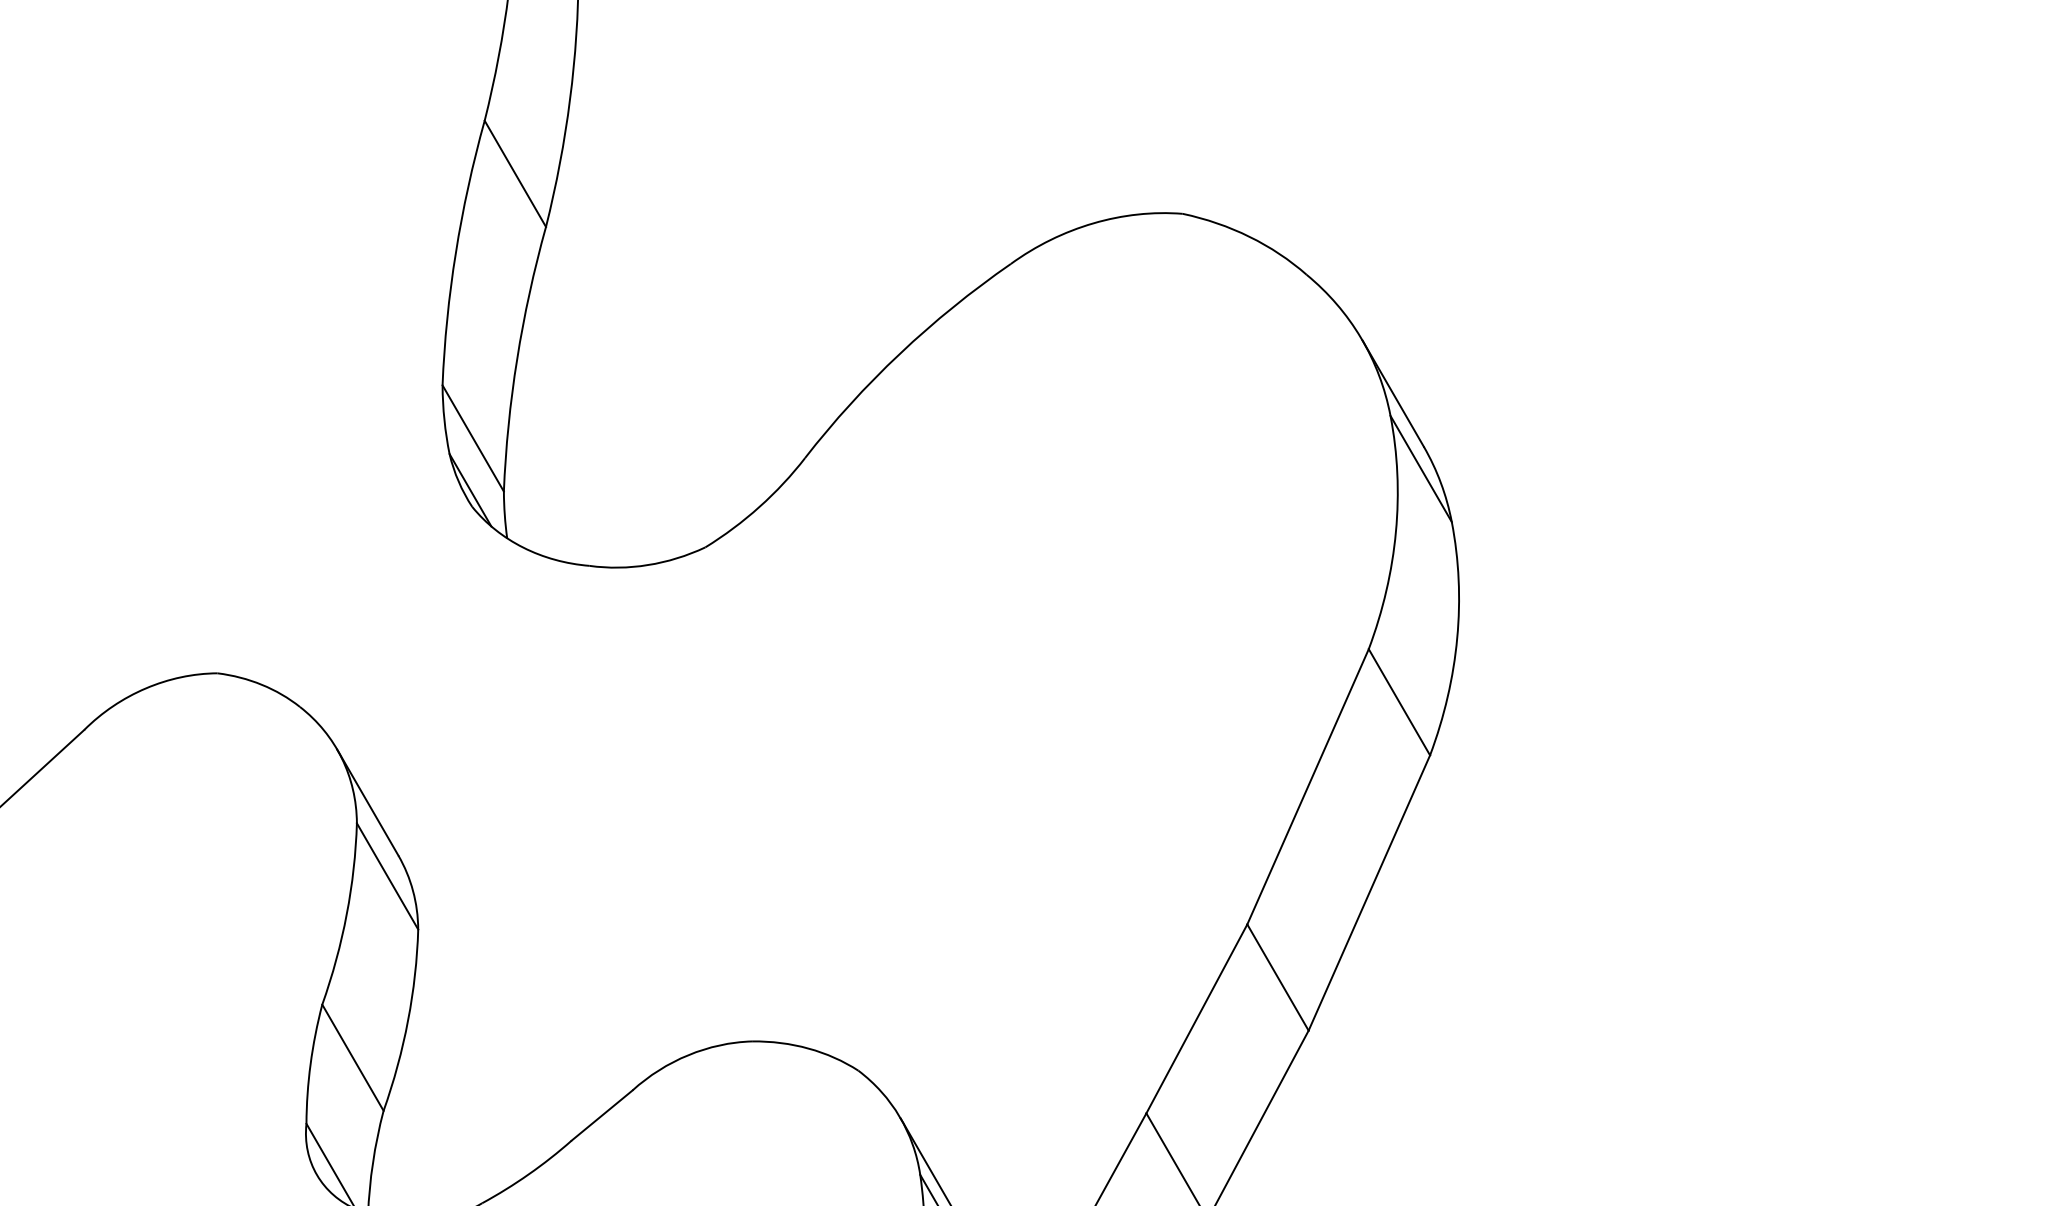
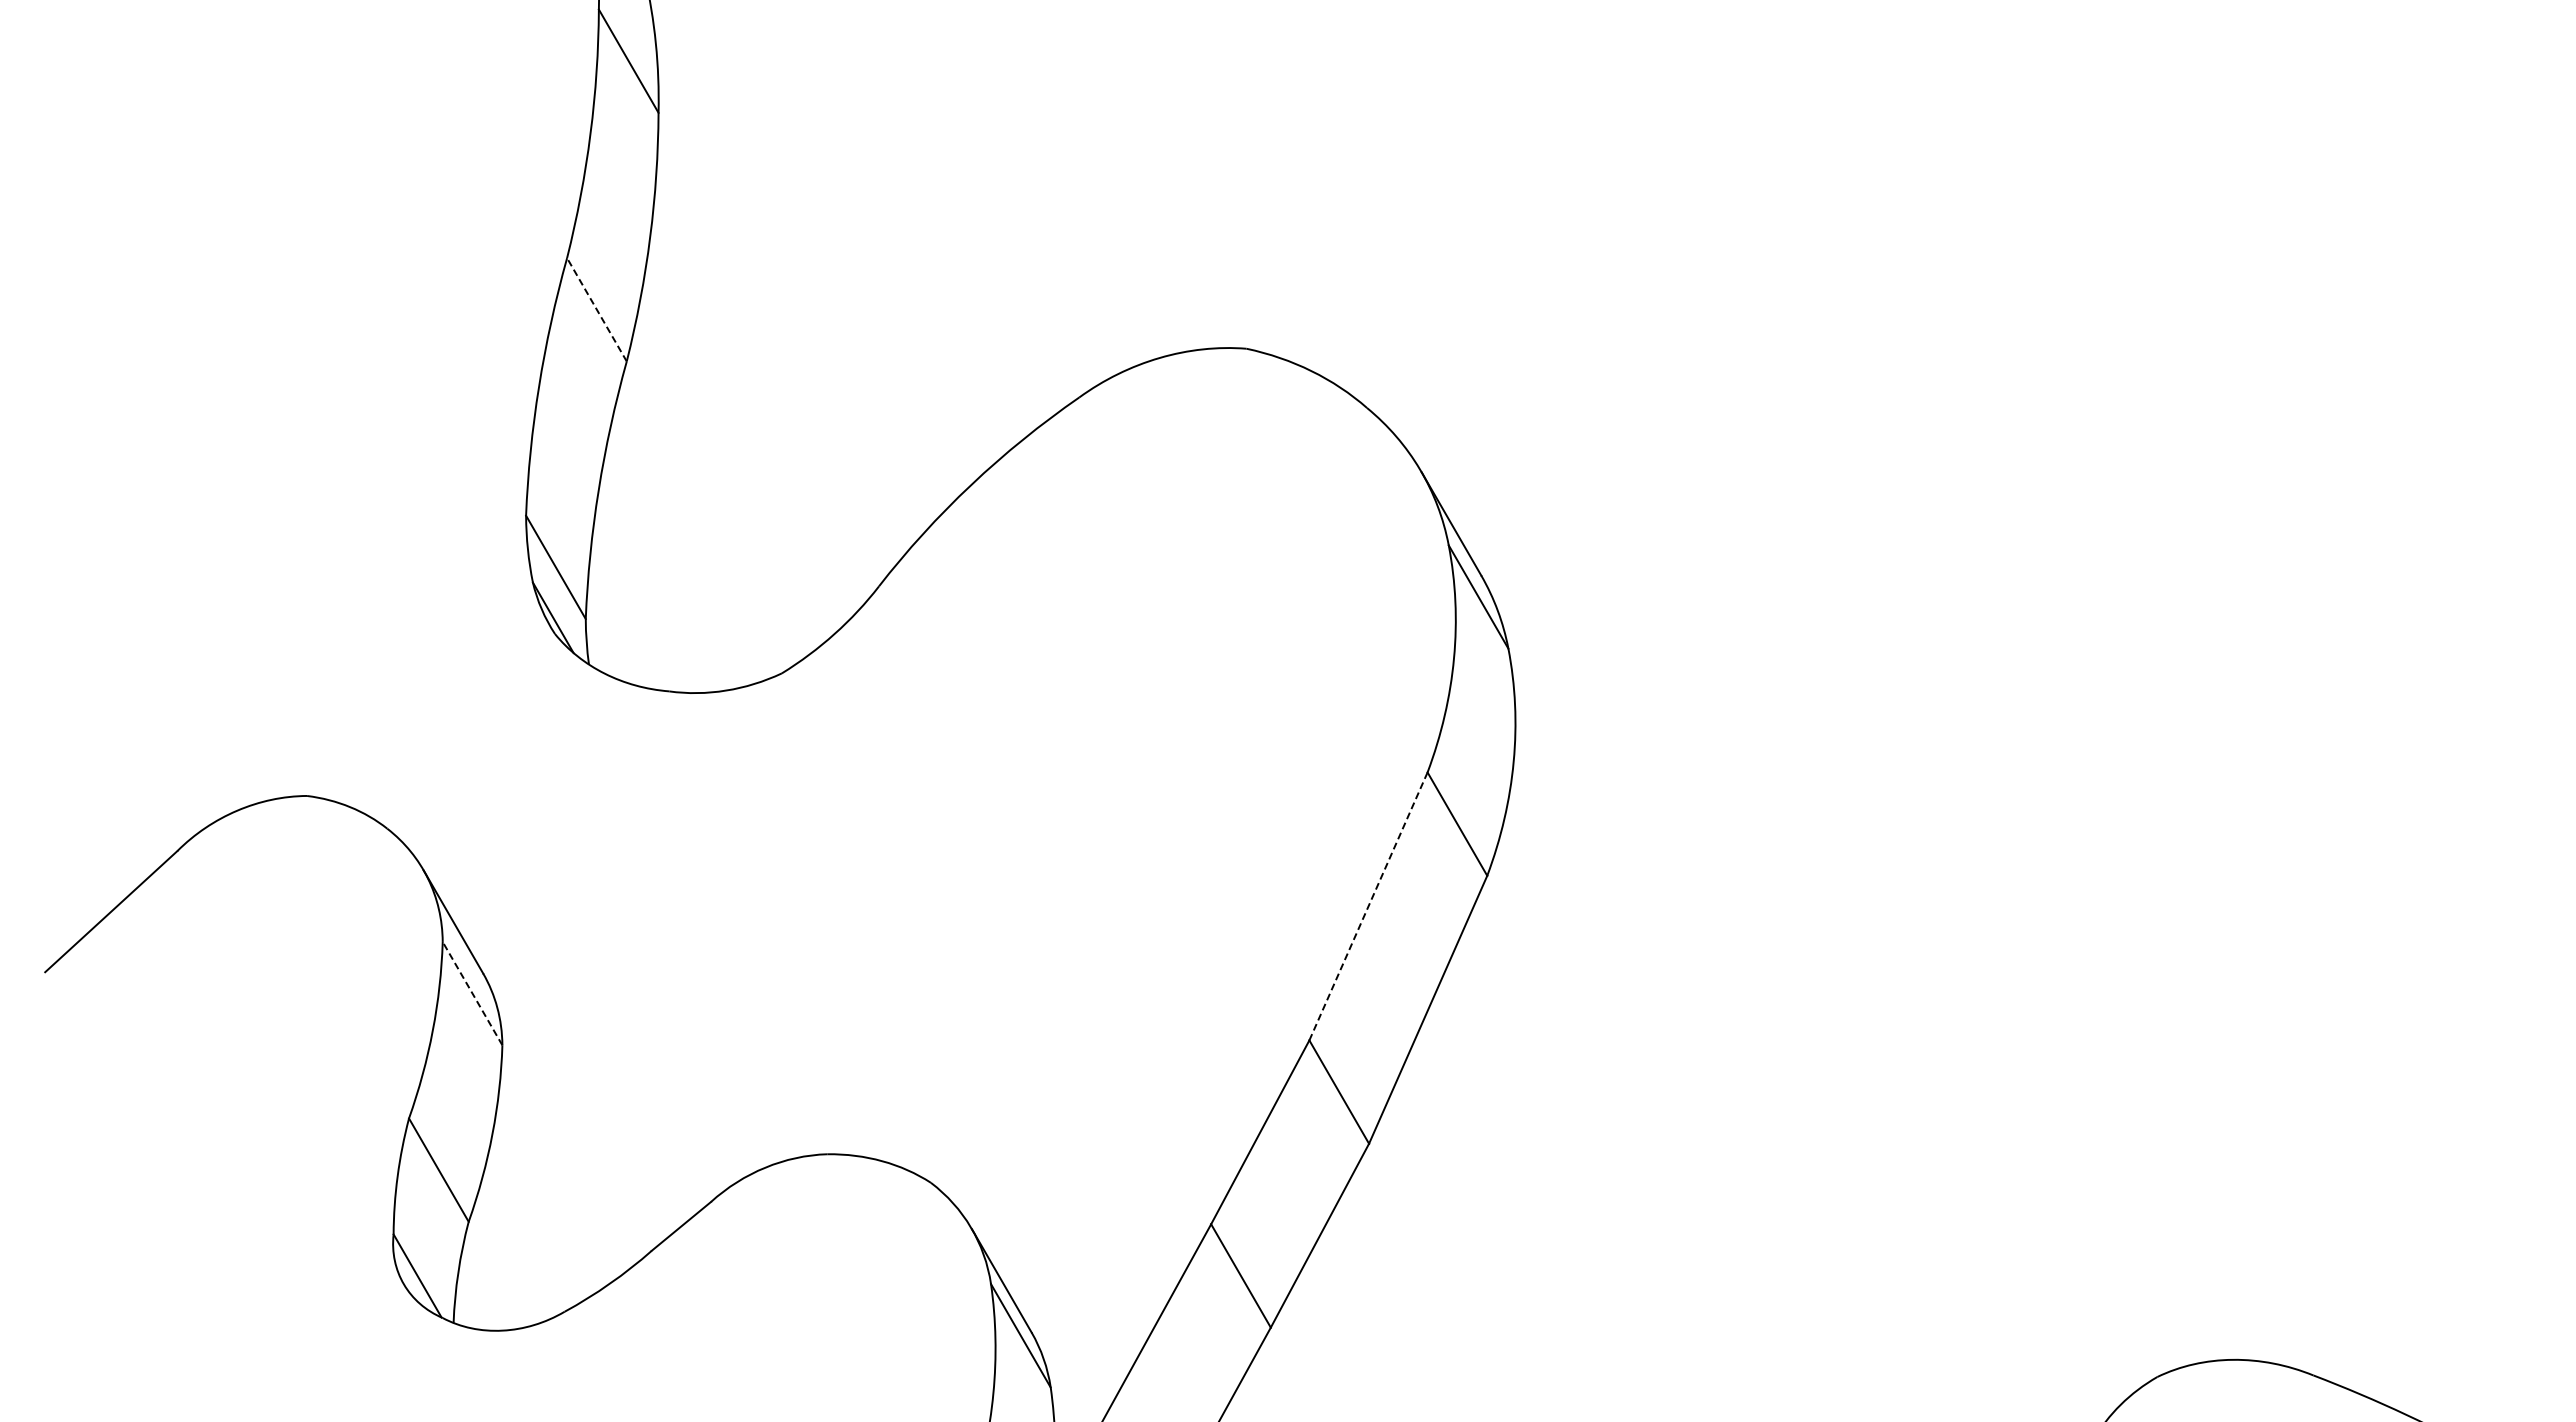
line: (514, 173) -> (596, 309), solid -> dashed
line: (1308, 786) -> (1368, 906), solid -> dashed
line: (387, 876) -> (472, 993), solid -> dashed

